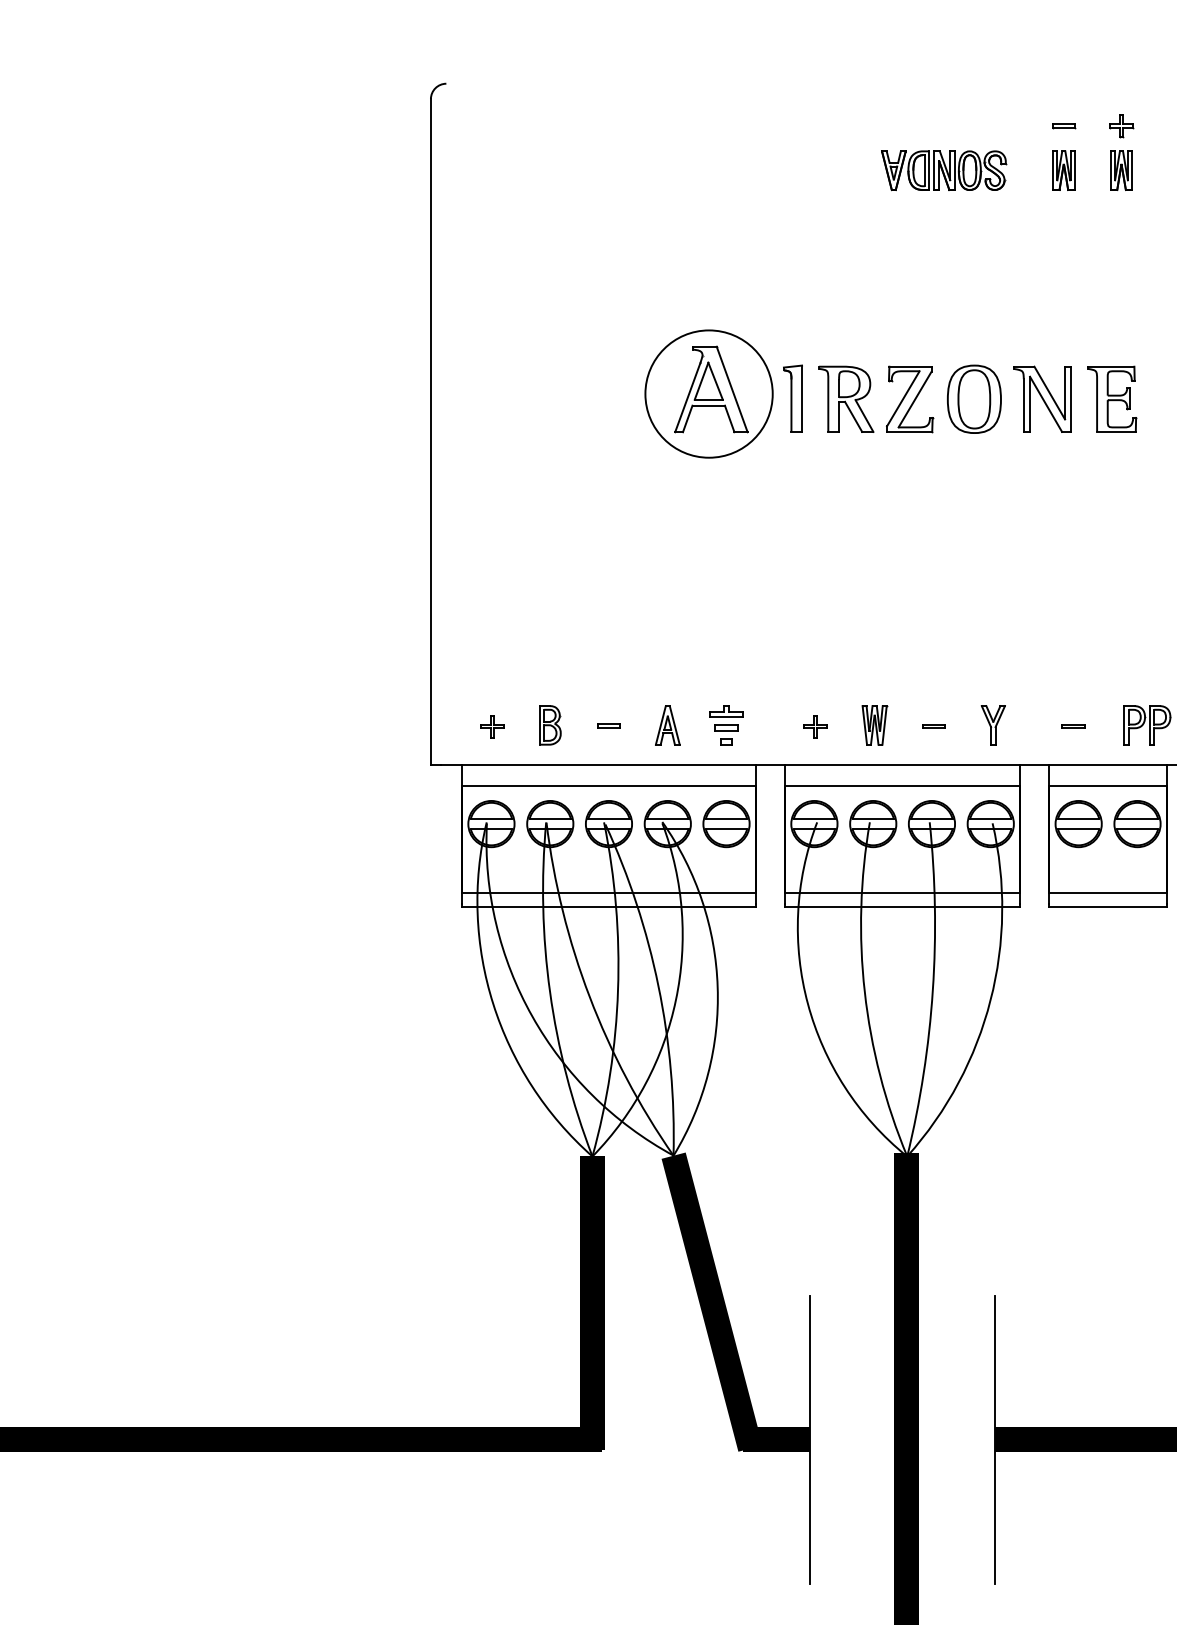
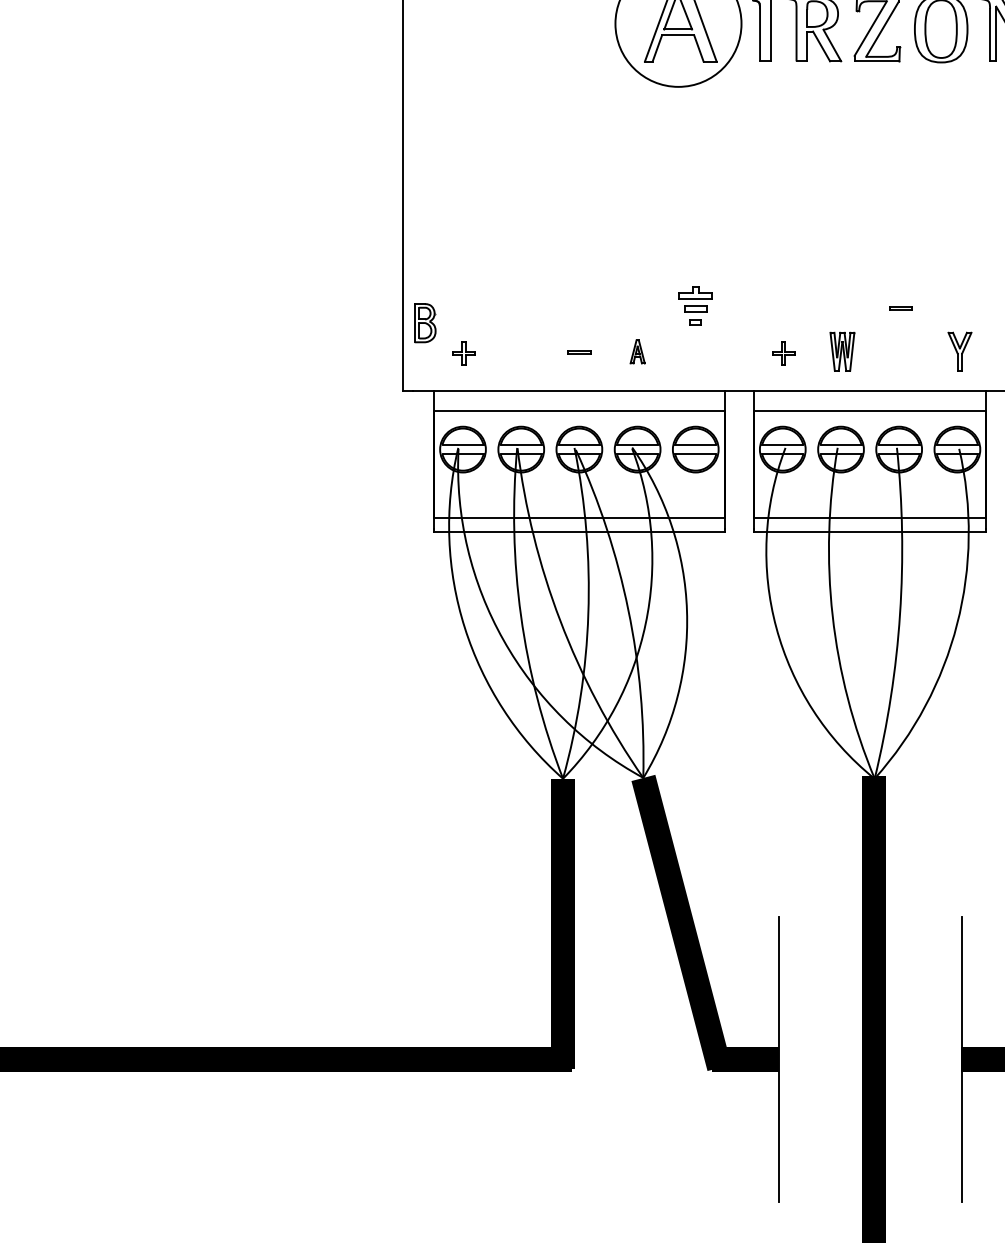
part: (550, 725) -> (425, 323), moved
part: (667, 725) -> (637, 352), size x0.6
part: (726, 725) -> (695, 306), moved
line: (933, 725) -> (900, 307), moved

